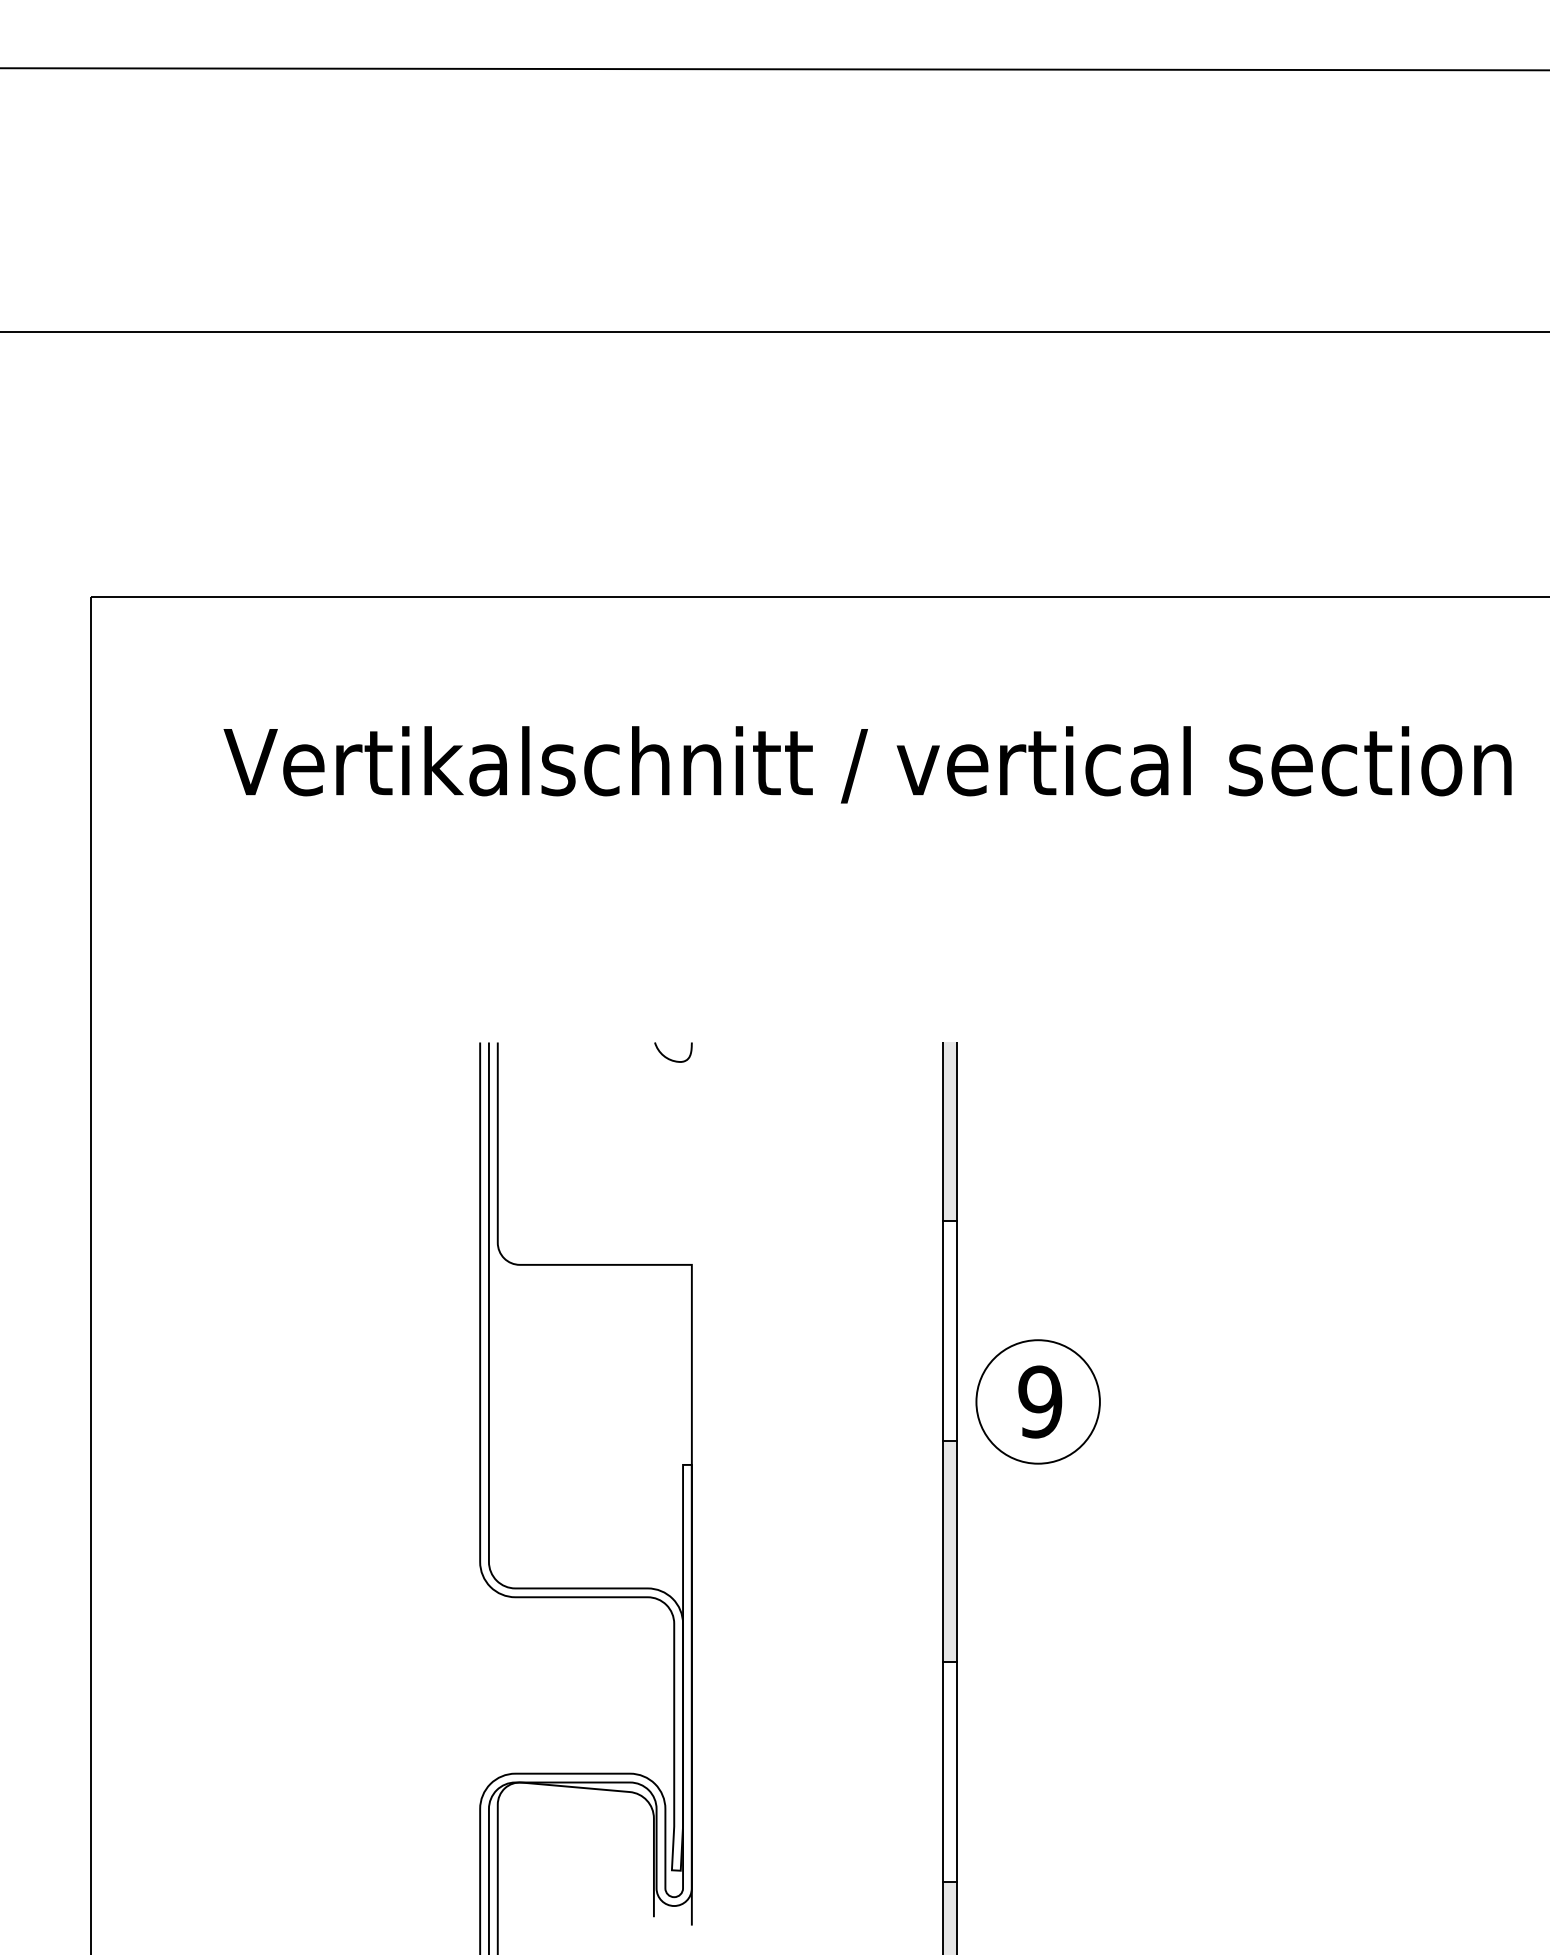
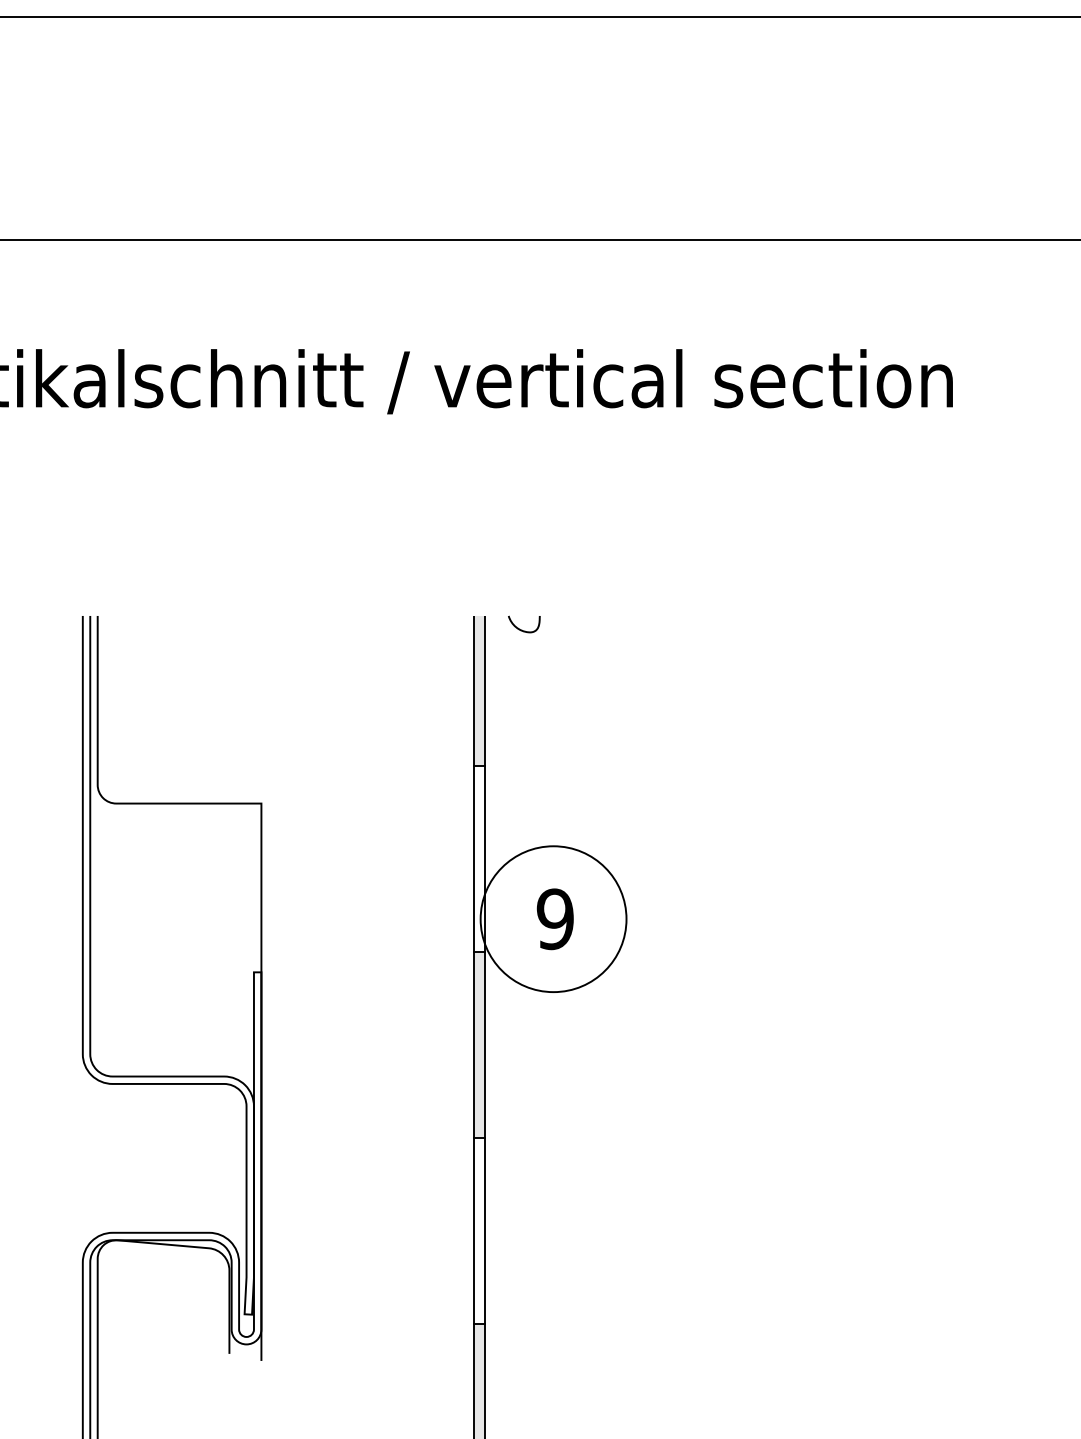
curve: (670, 1058) -> (521, 629), moved
circle: (1037, 1401) -> (553, 918), size x1.4

